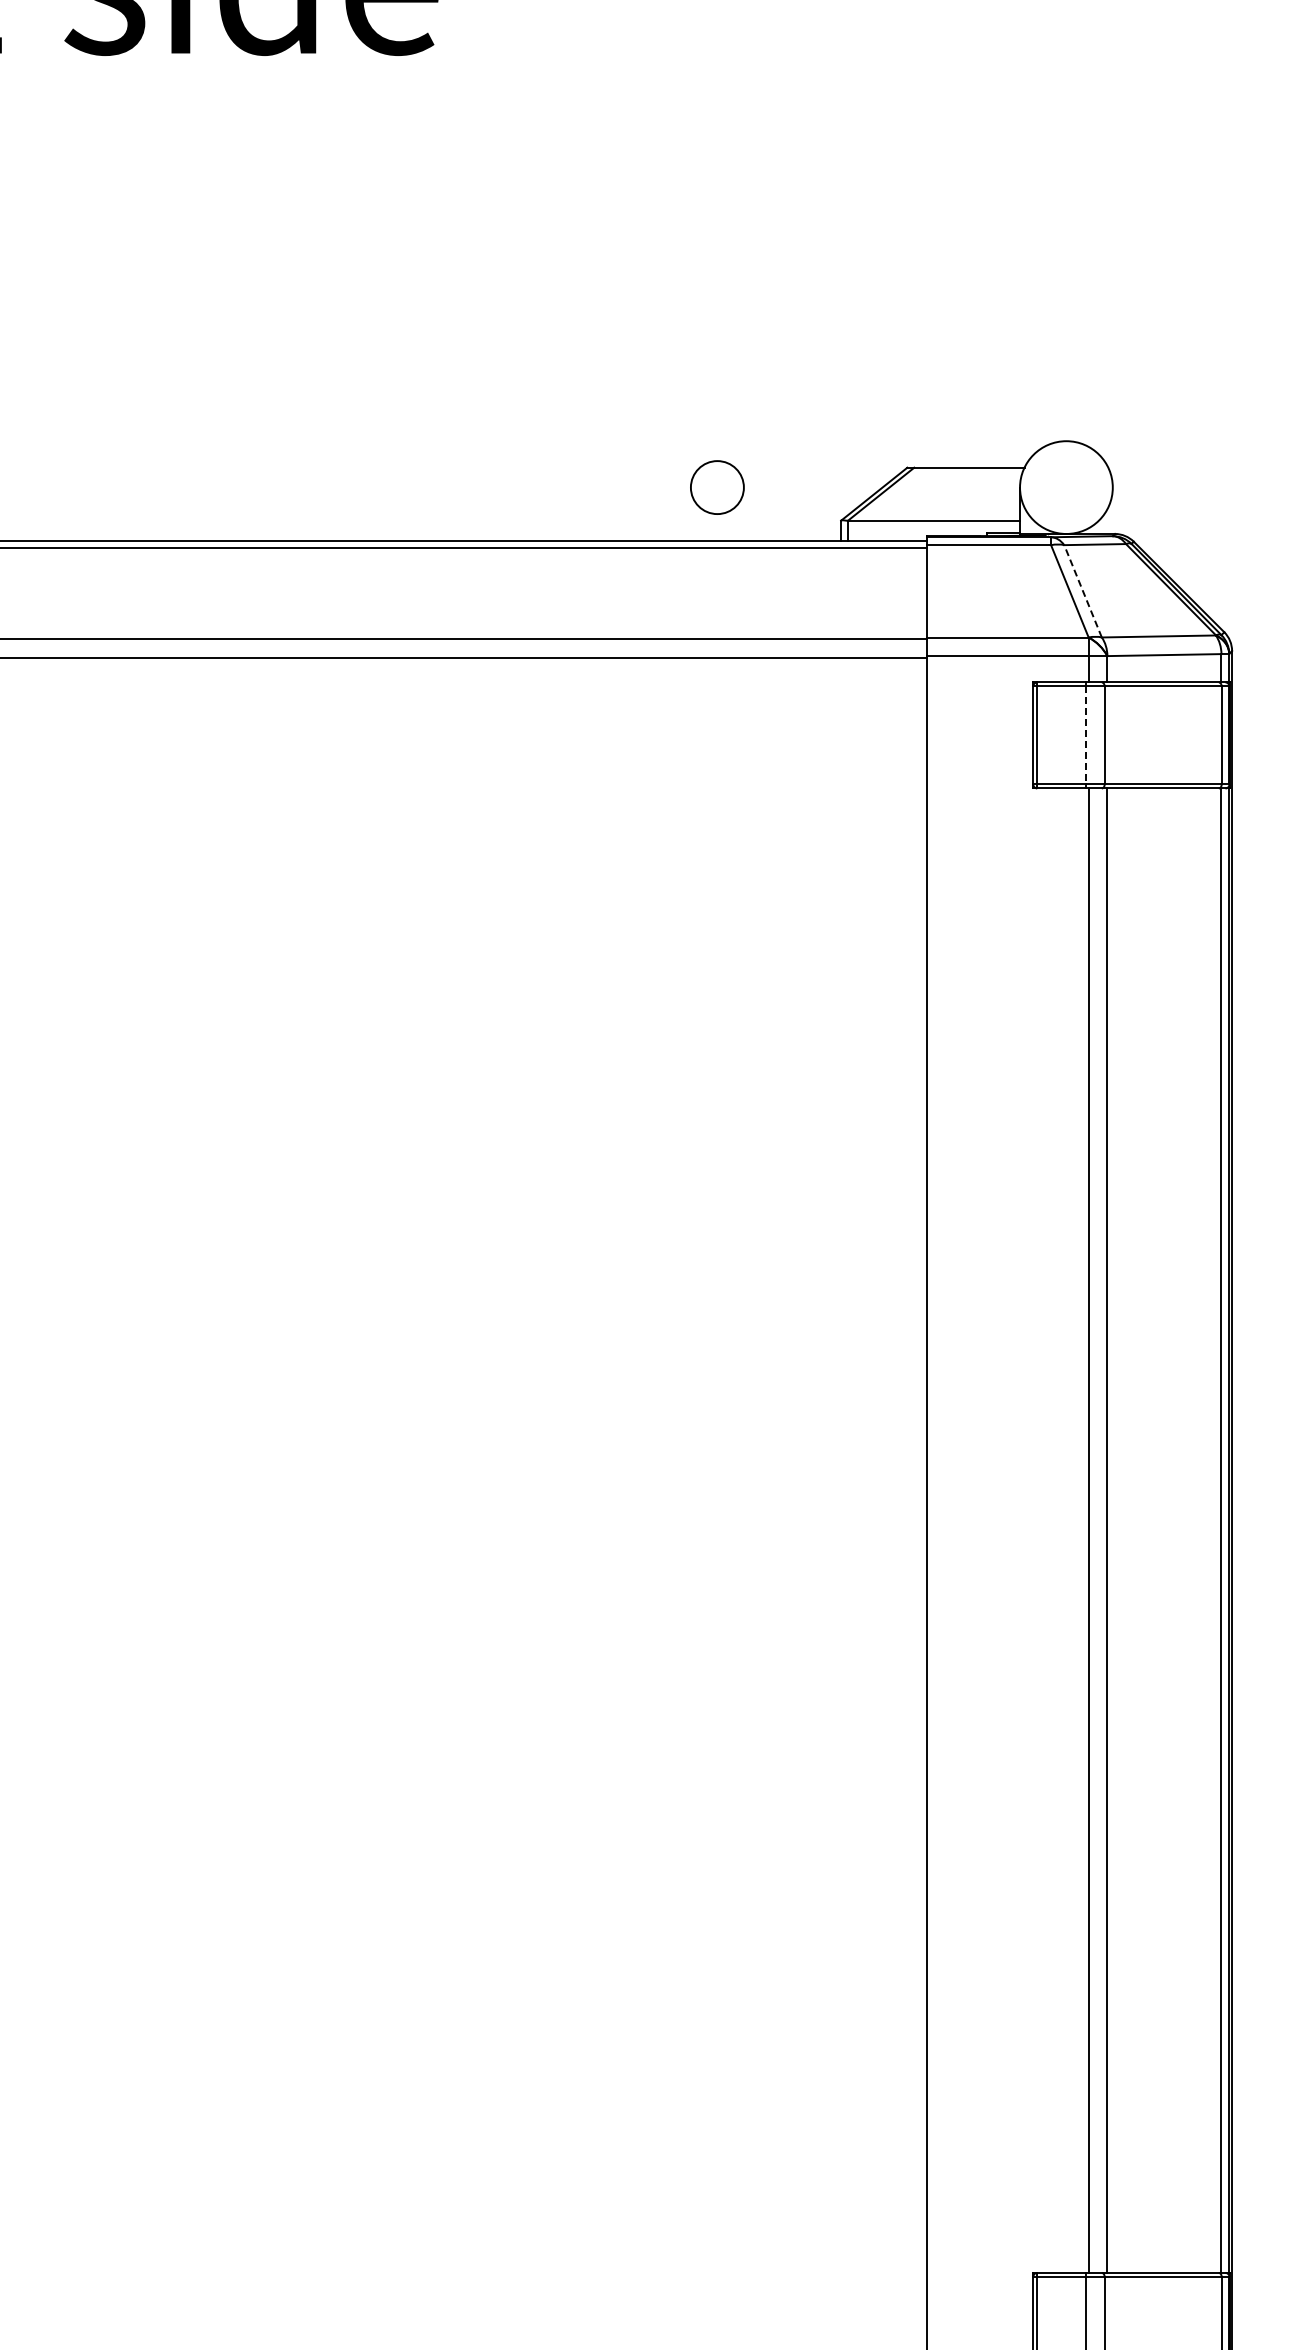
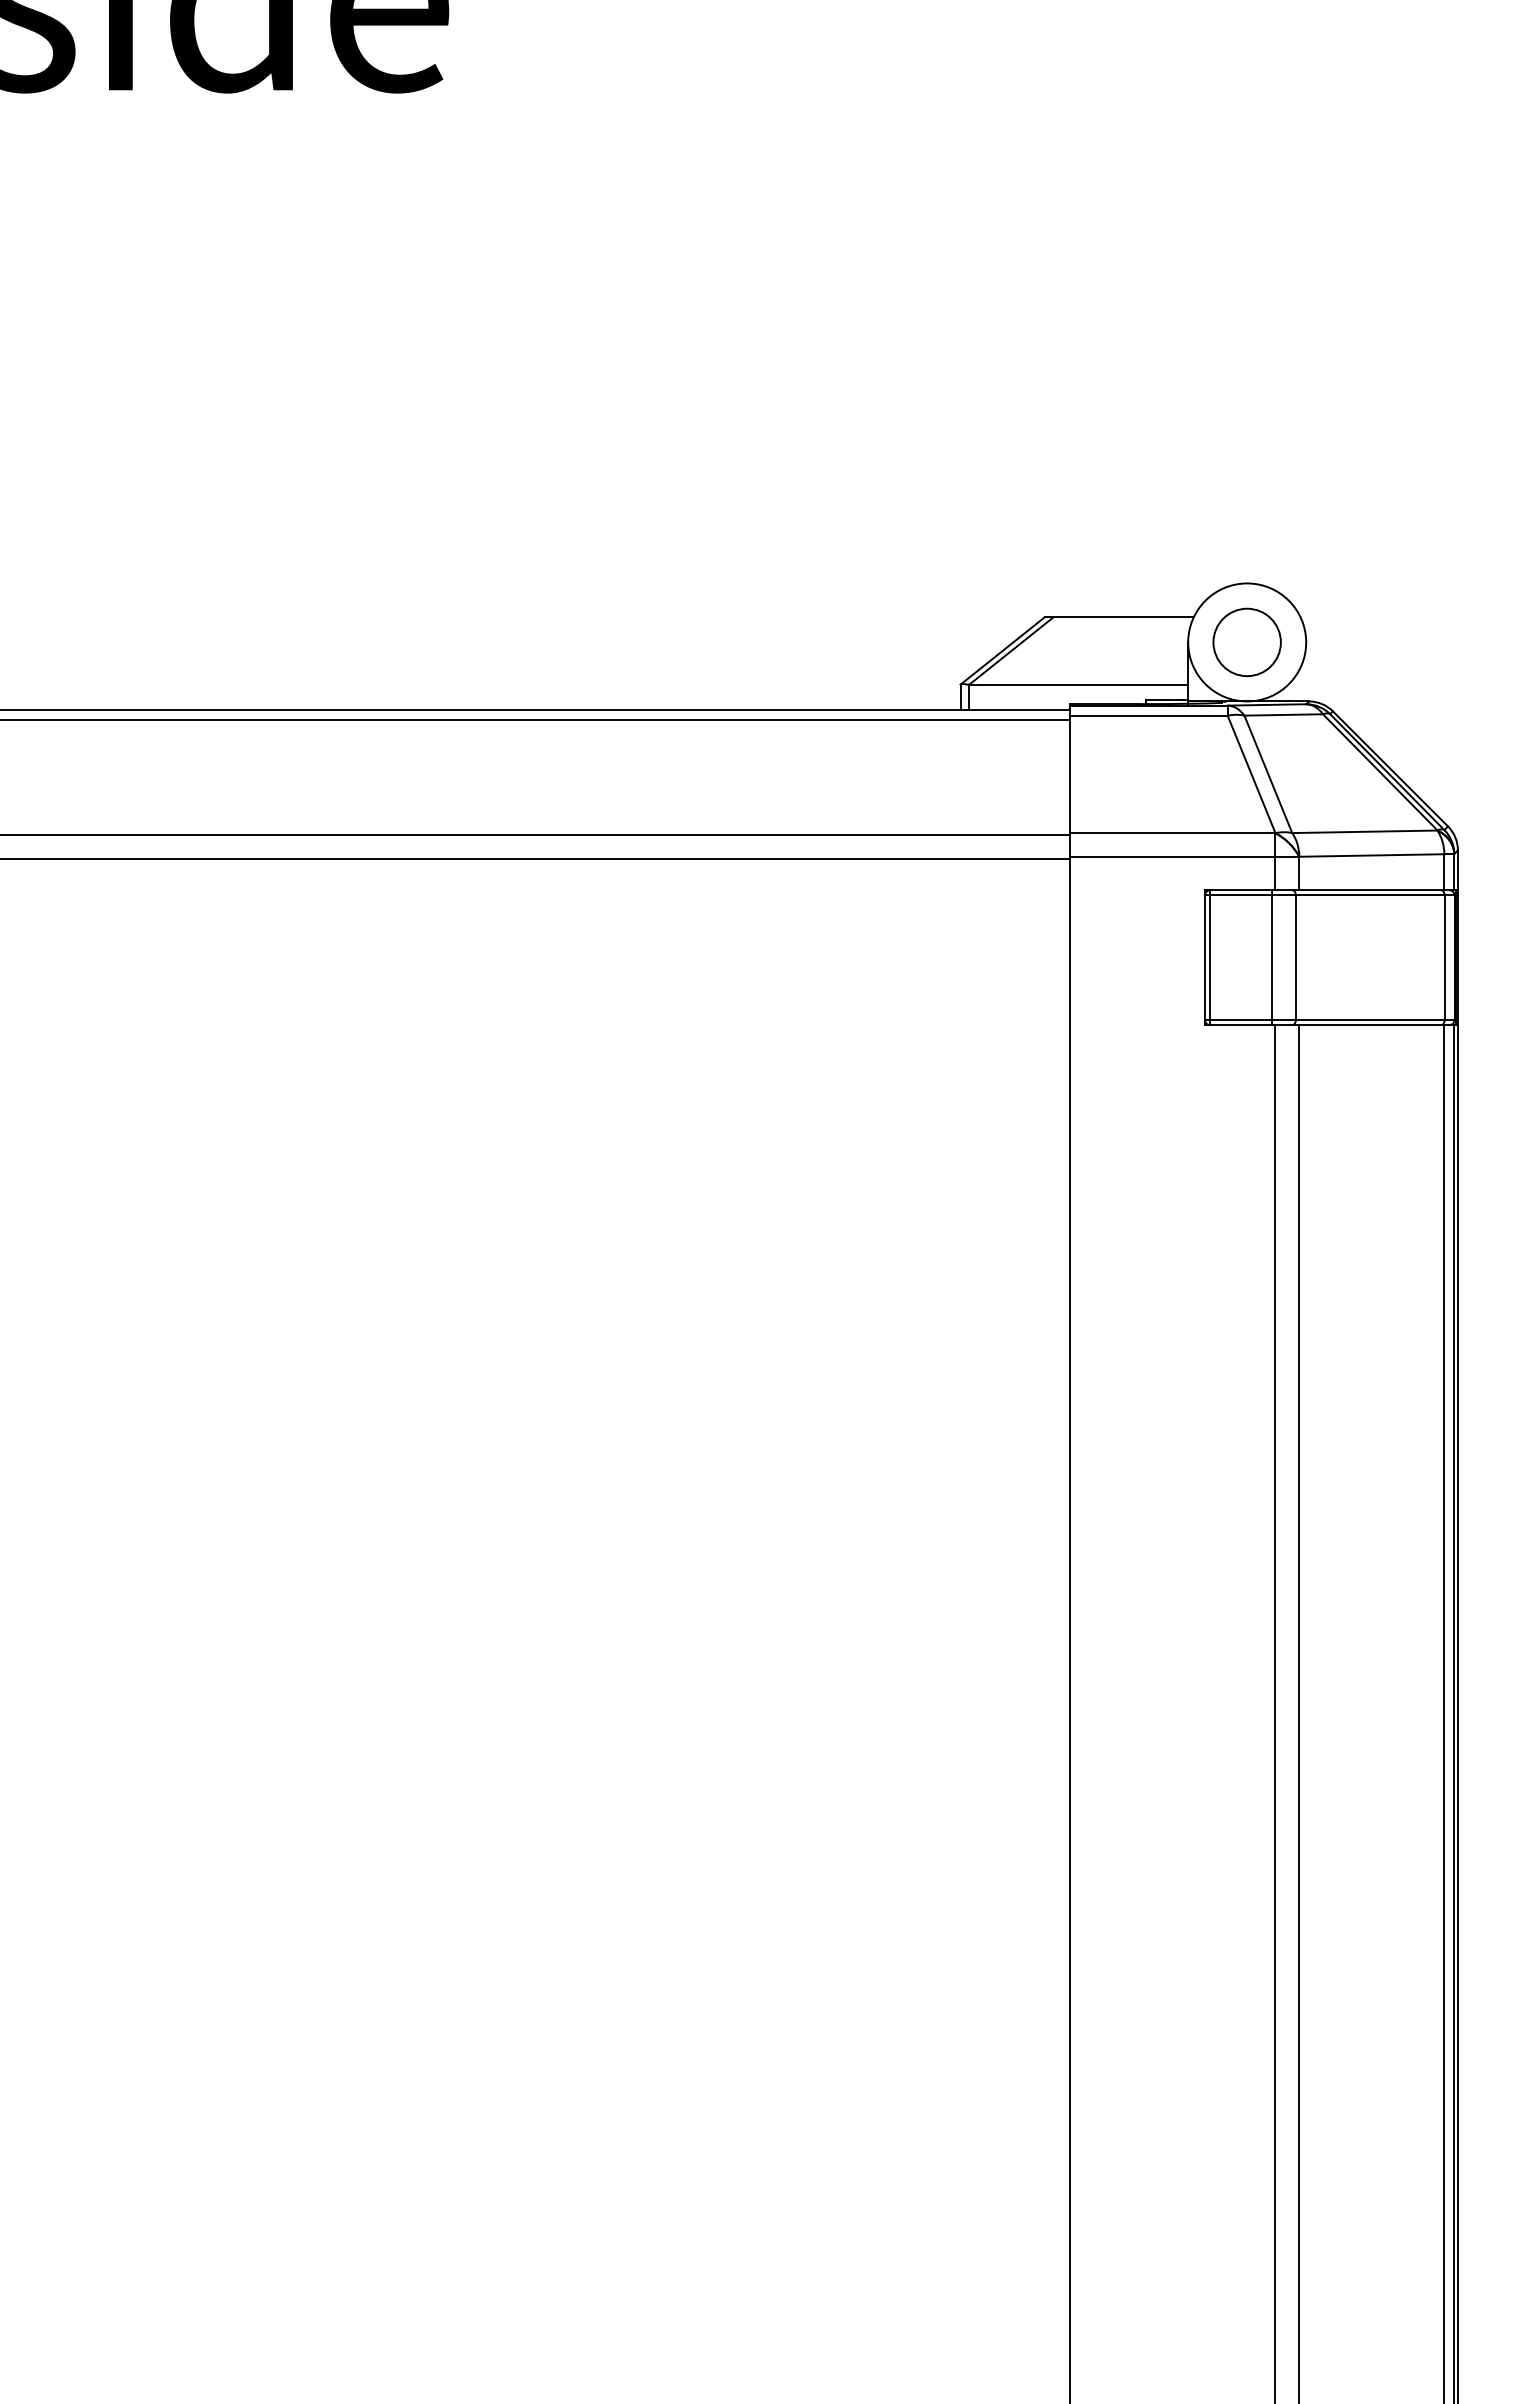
circle: (717, 487) -> (1247, 642), moved
line: (1083, 591) -> (1268, 774), dashed -> solid
line: (1085, 735) -> (1271, 957), dashed -> solid

